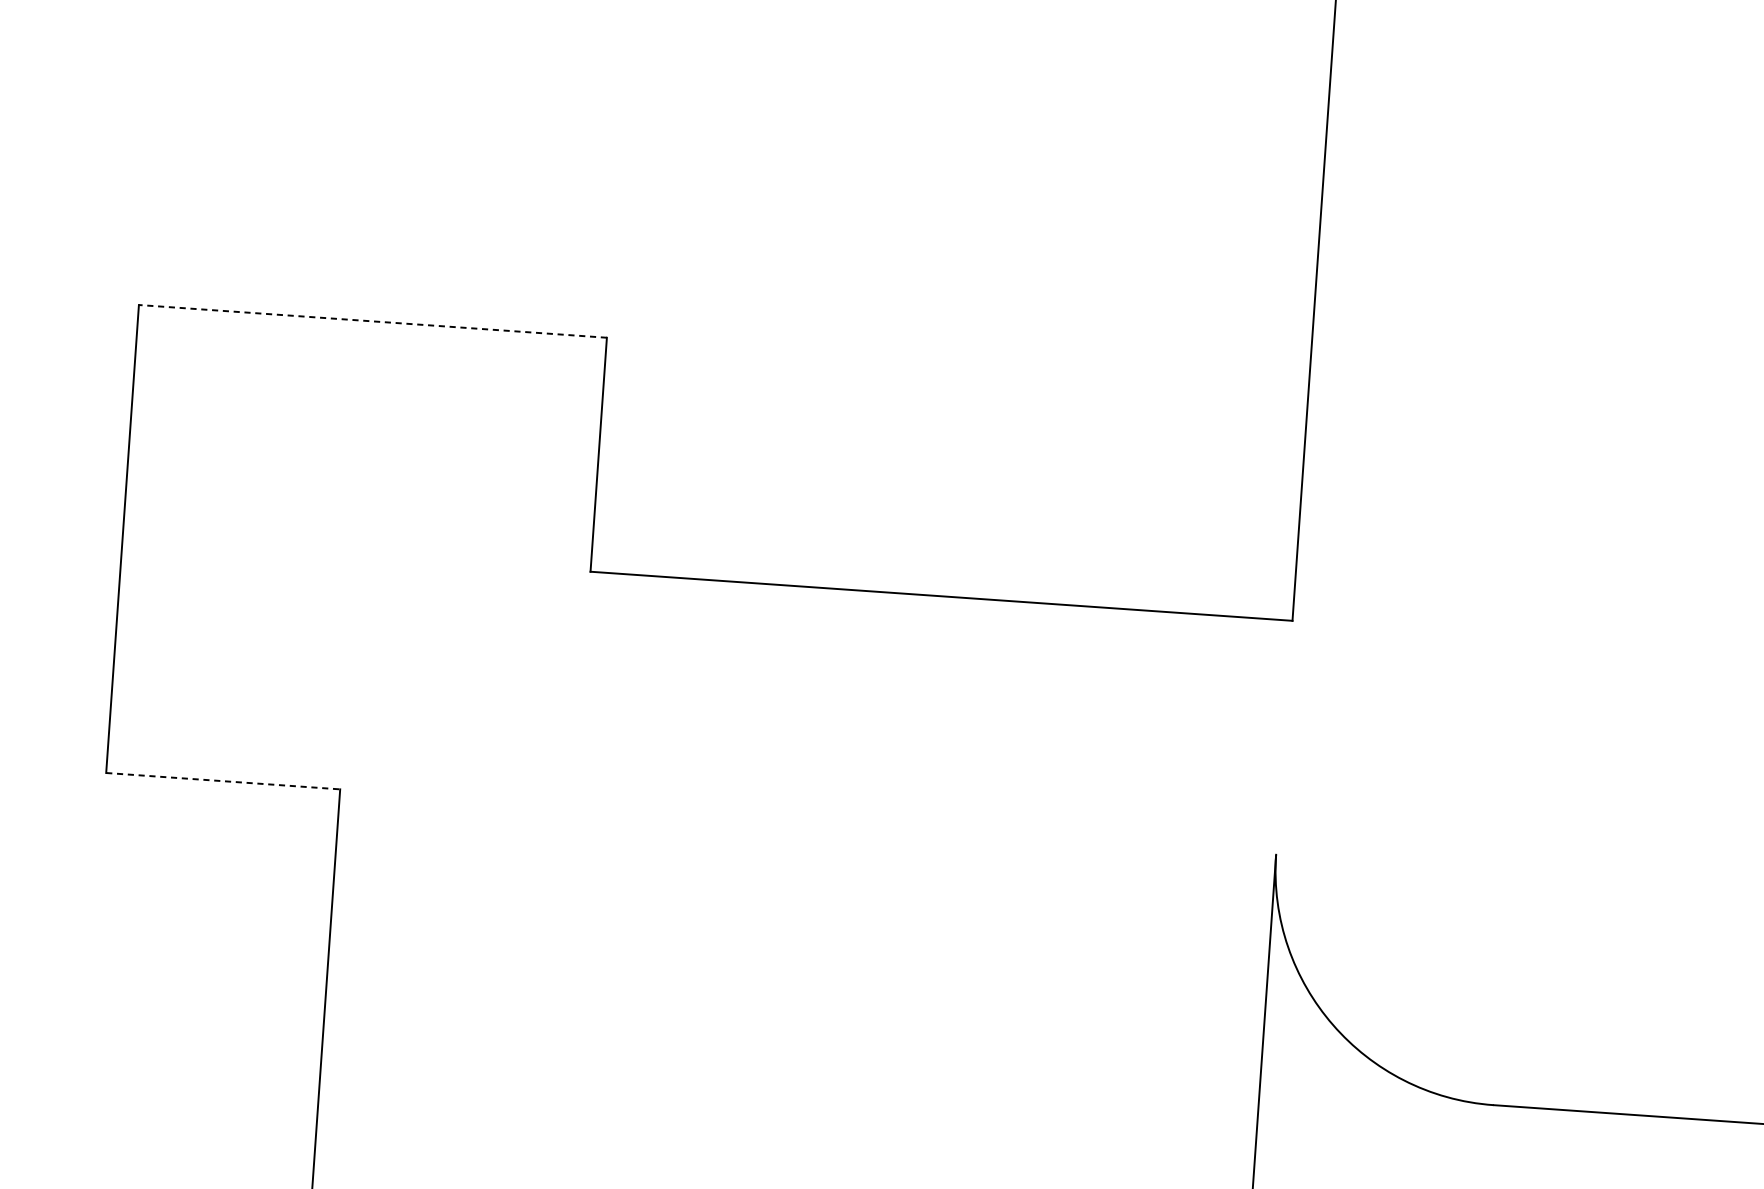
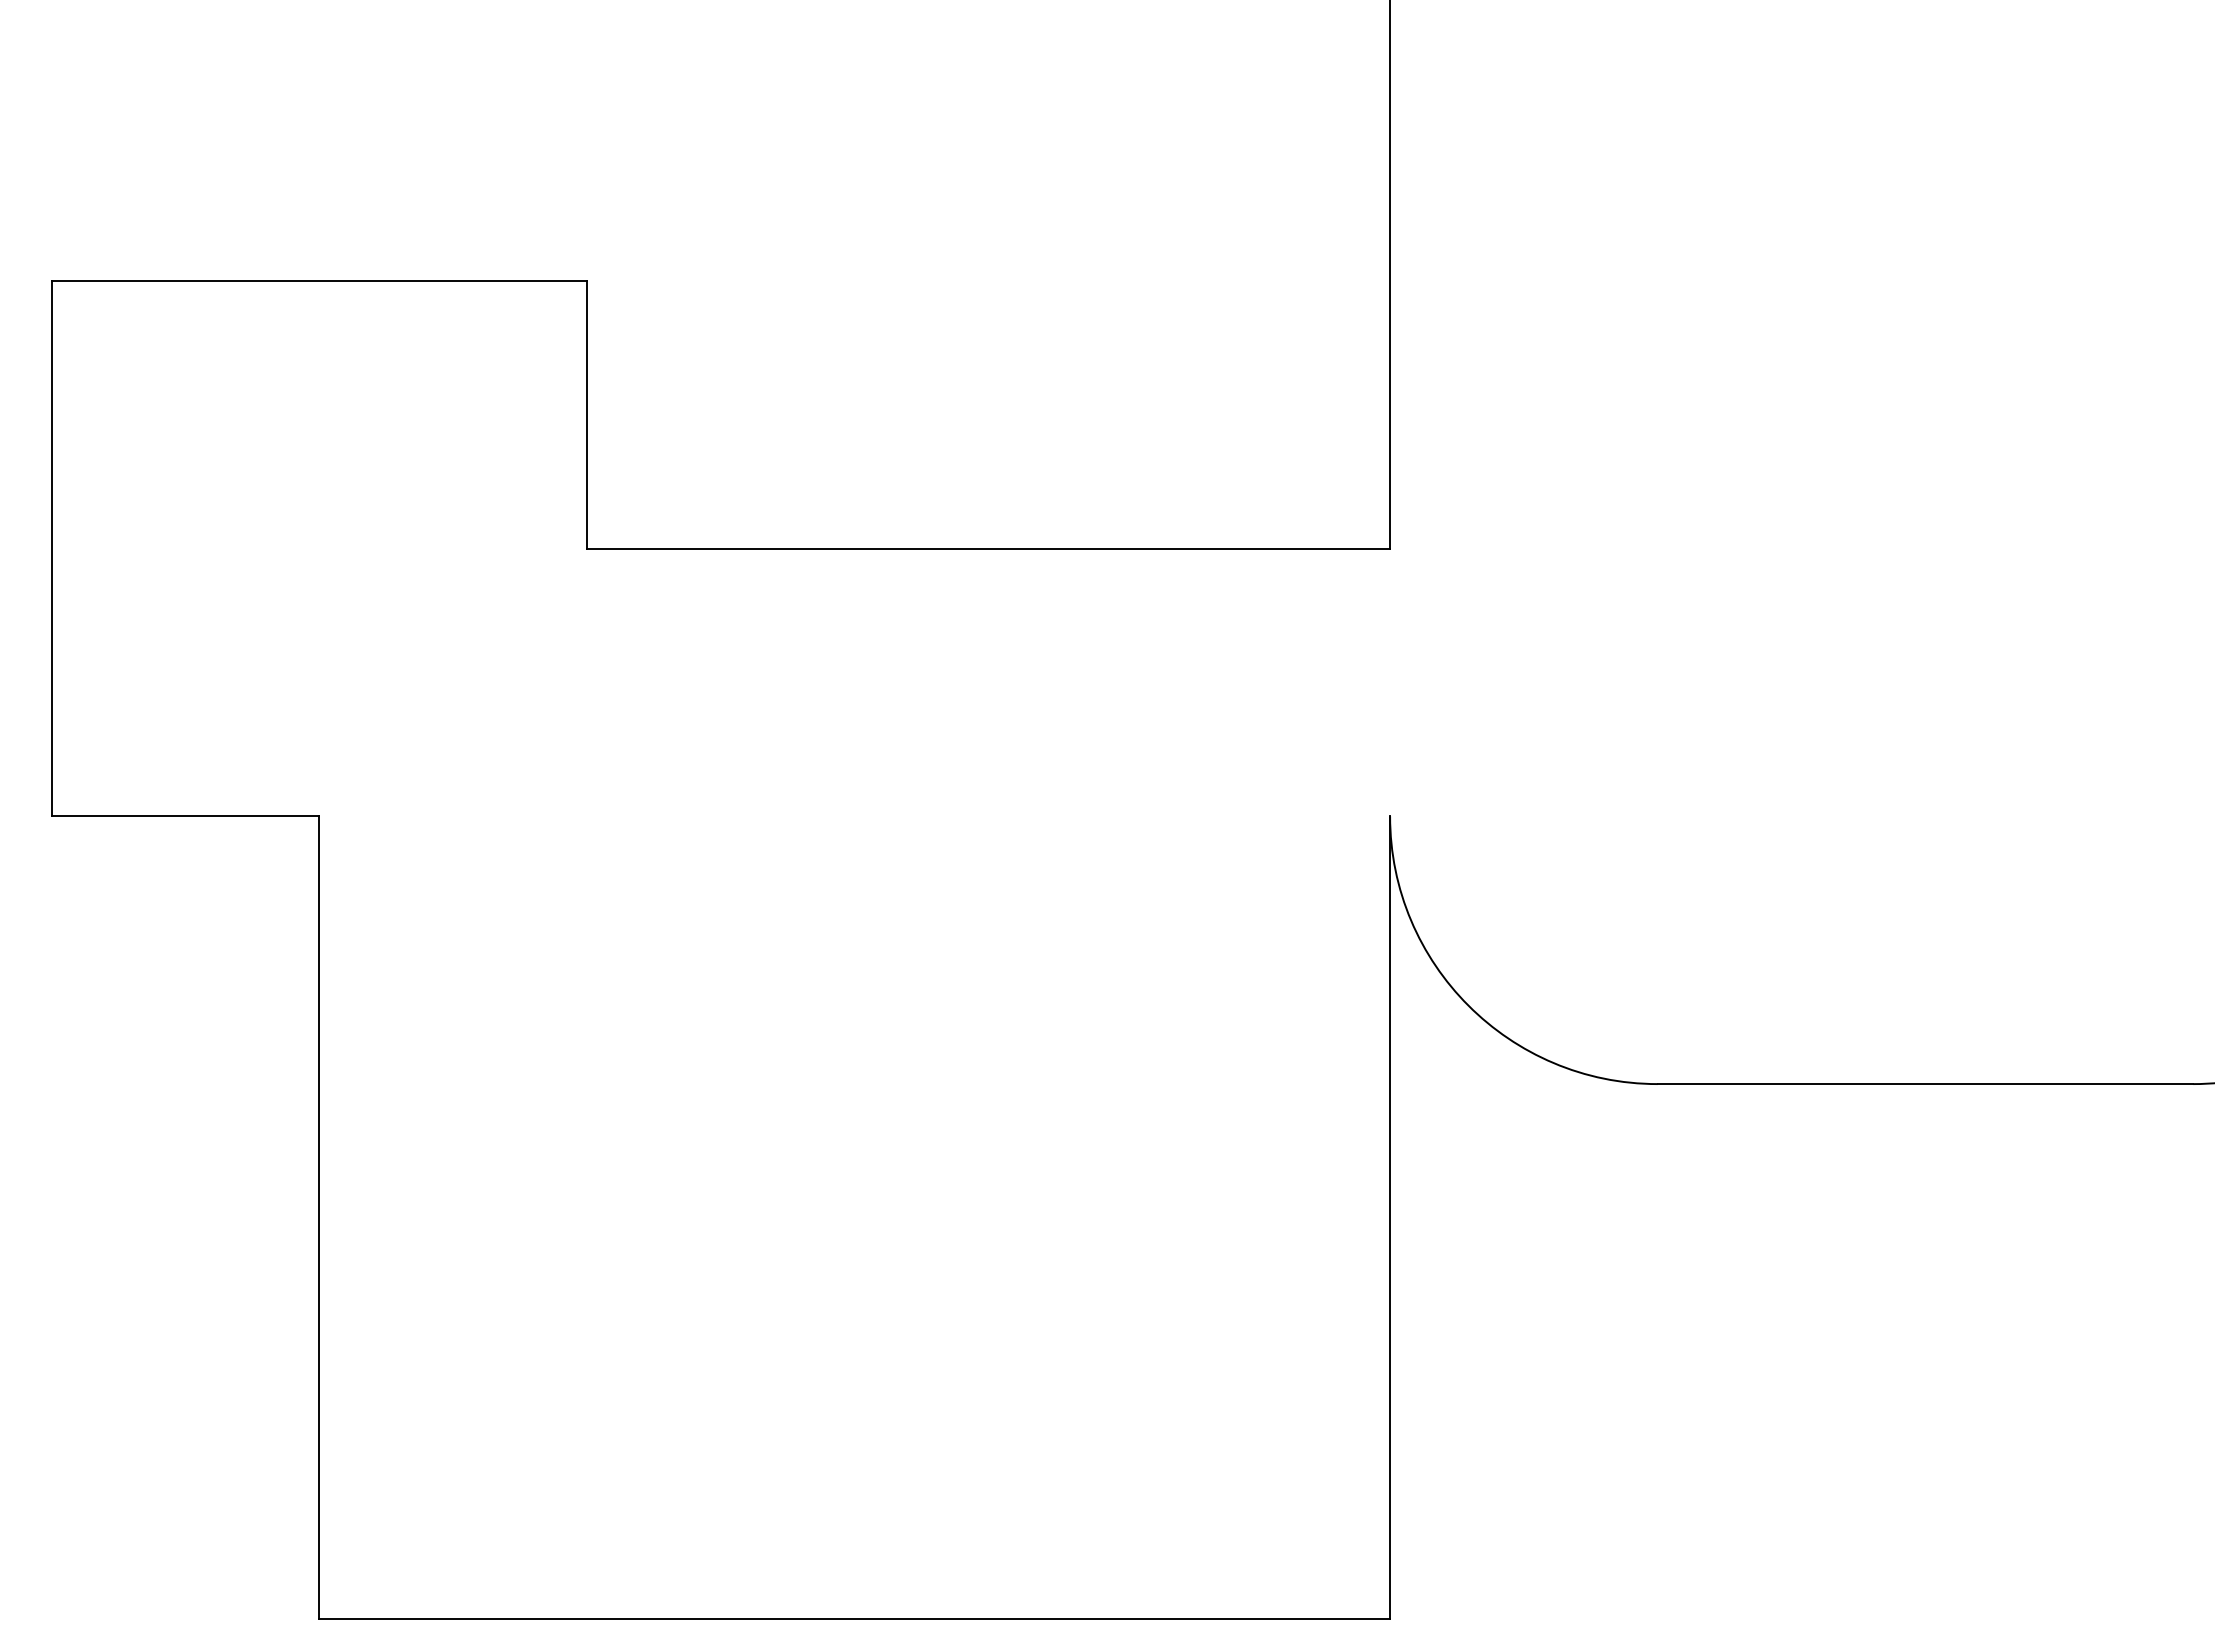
line: (373, 321) -> (319, 281), dashed -> solid
line: (223, 781) -> (185, 816), dashed -> solid

